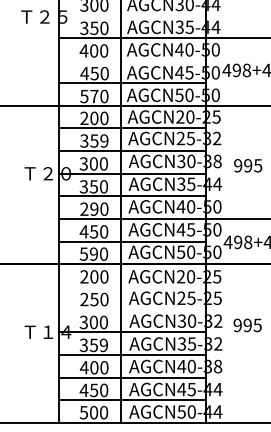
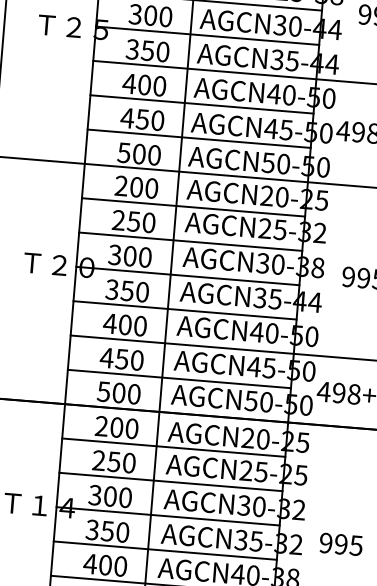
line: (132, 15) -> (207, 36), added
line: (132, 60) -> (201, 104), added
text: (94, 96) -> (139, 154), 570 -> 500
text: (94, 140) -> (134, 220), 359 -> 250
text: (88, 208) -> (116, 323), 290 -> 400
text: (93, 253) -> (118, 391), 590 -> 500
line: (132, 287) -> (173, 448), added
line: (132, 309) -> (170, 481), added
text: (247, 325) -> (340, 544), moved
text: (103, 345) -> (122, 532), 359 -> 350

